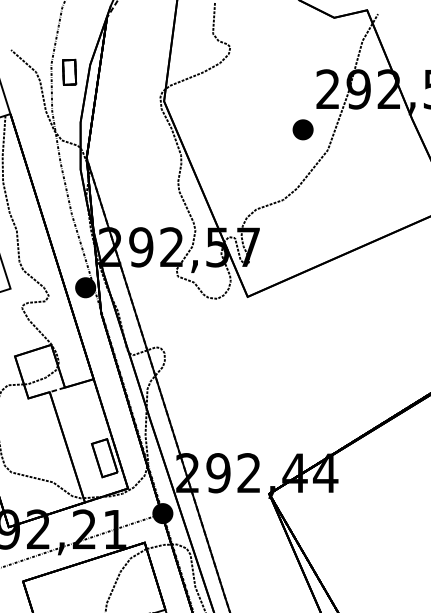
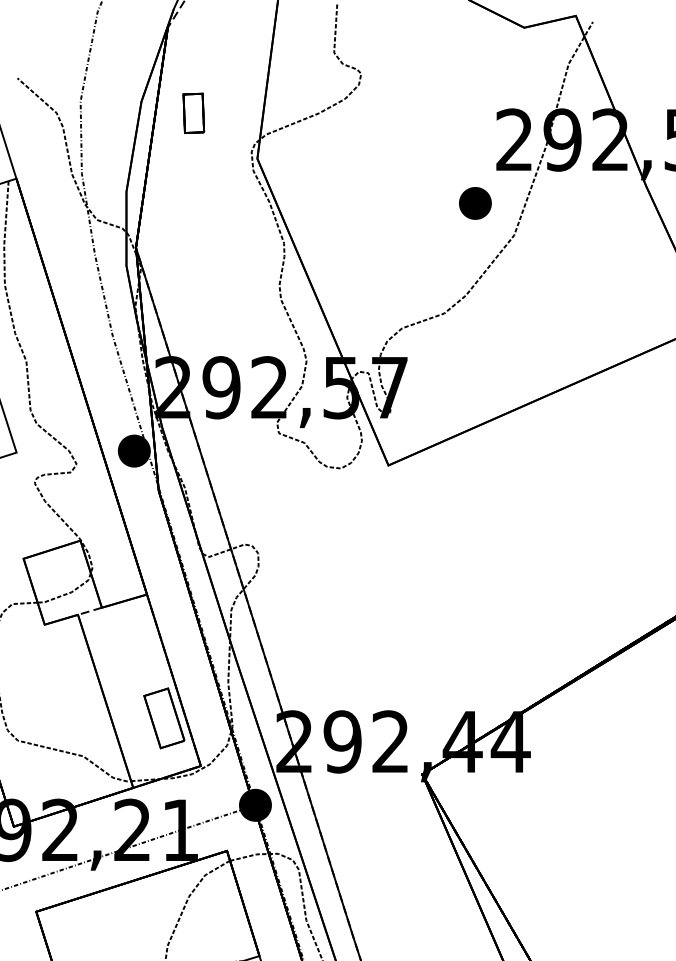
part: (69, 71) -> (193, 111), moved

